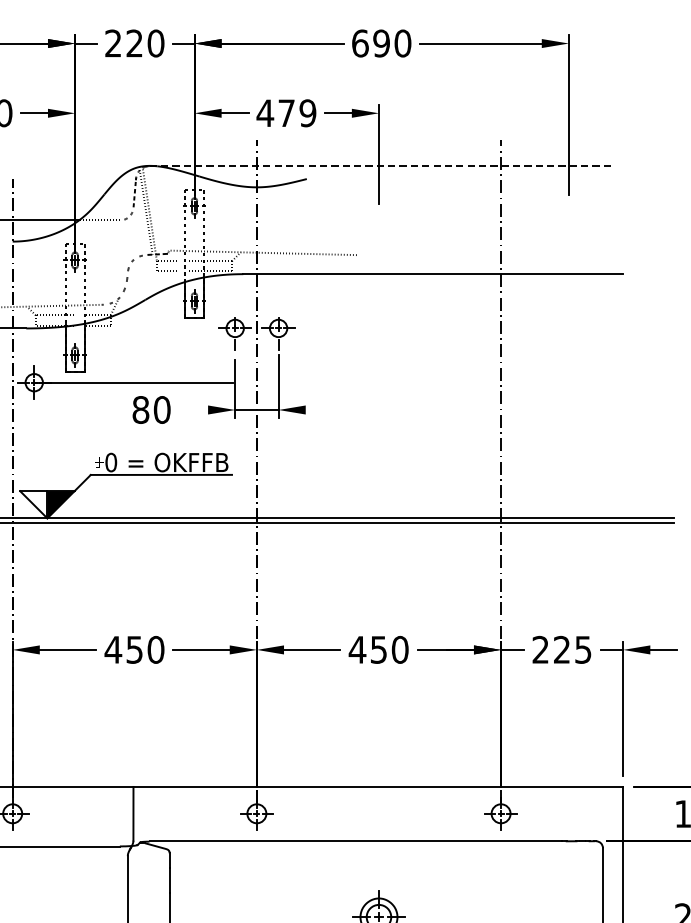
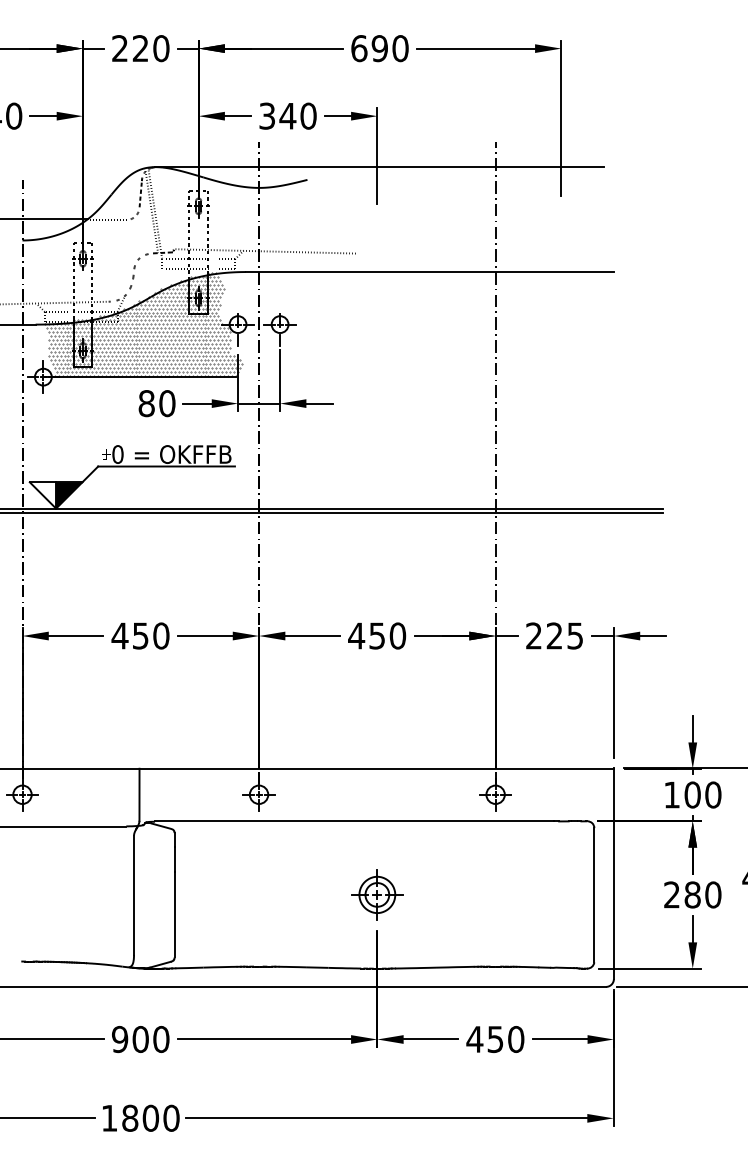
text: (286, 112) -> (287, 115), 479 -> 340
line: (381, 165) -> (379, 166), dashed -> solid
hatch: (136, 328) -> (142, 324), added
line: (193, 409) -> (197, 403), added
line: (319, 409) -> (319, 403), added

